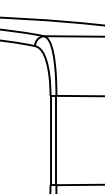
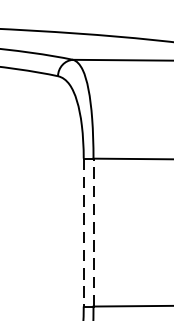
line: (50, 140) -> (83, 232), solid -> dashed
line: (56, 140) -> (93, 232), solid -> dashed

